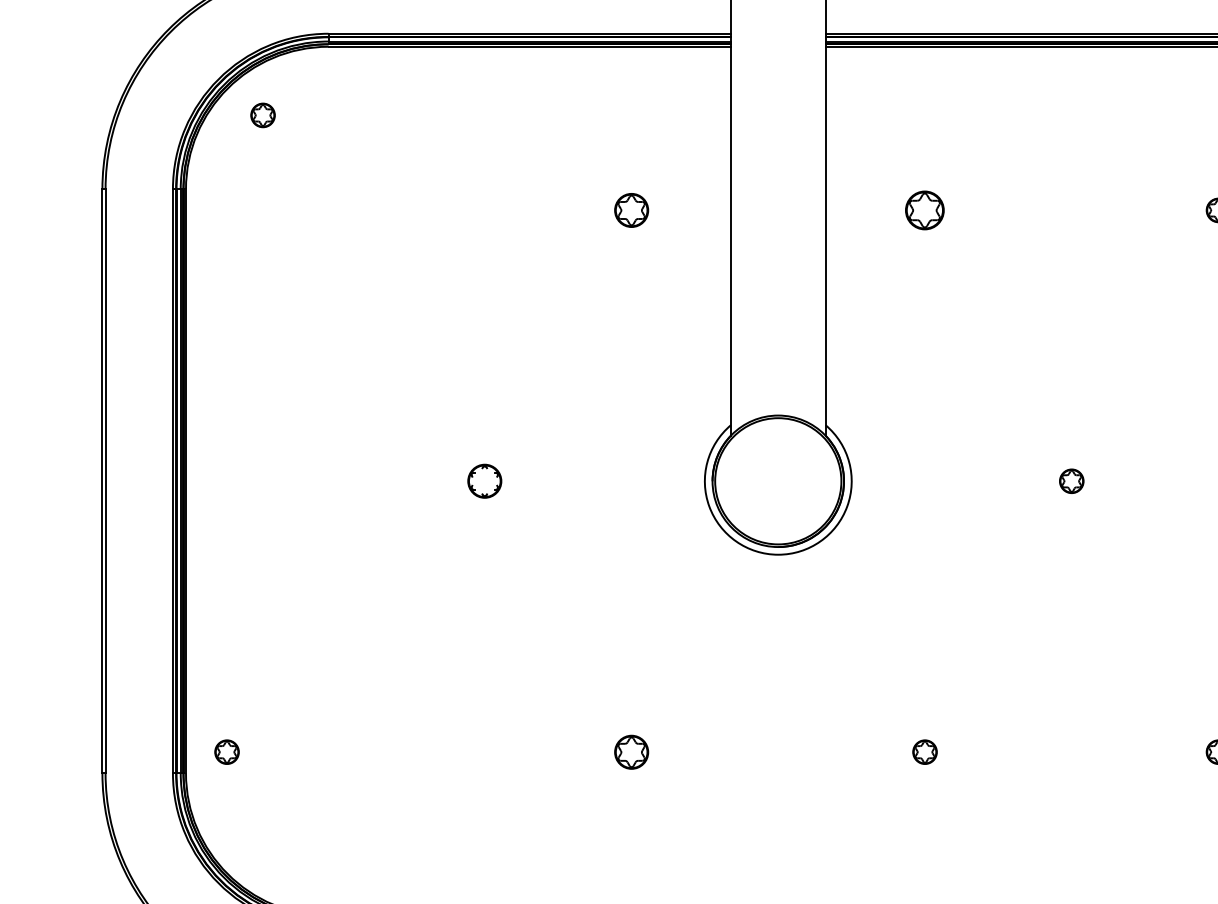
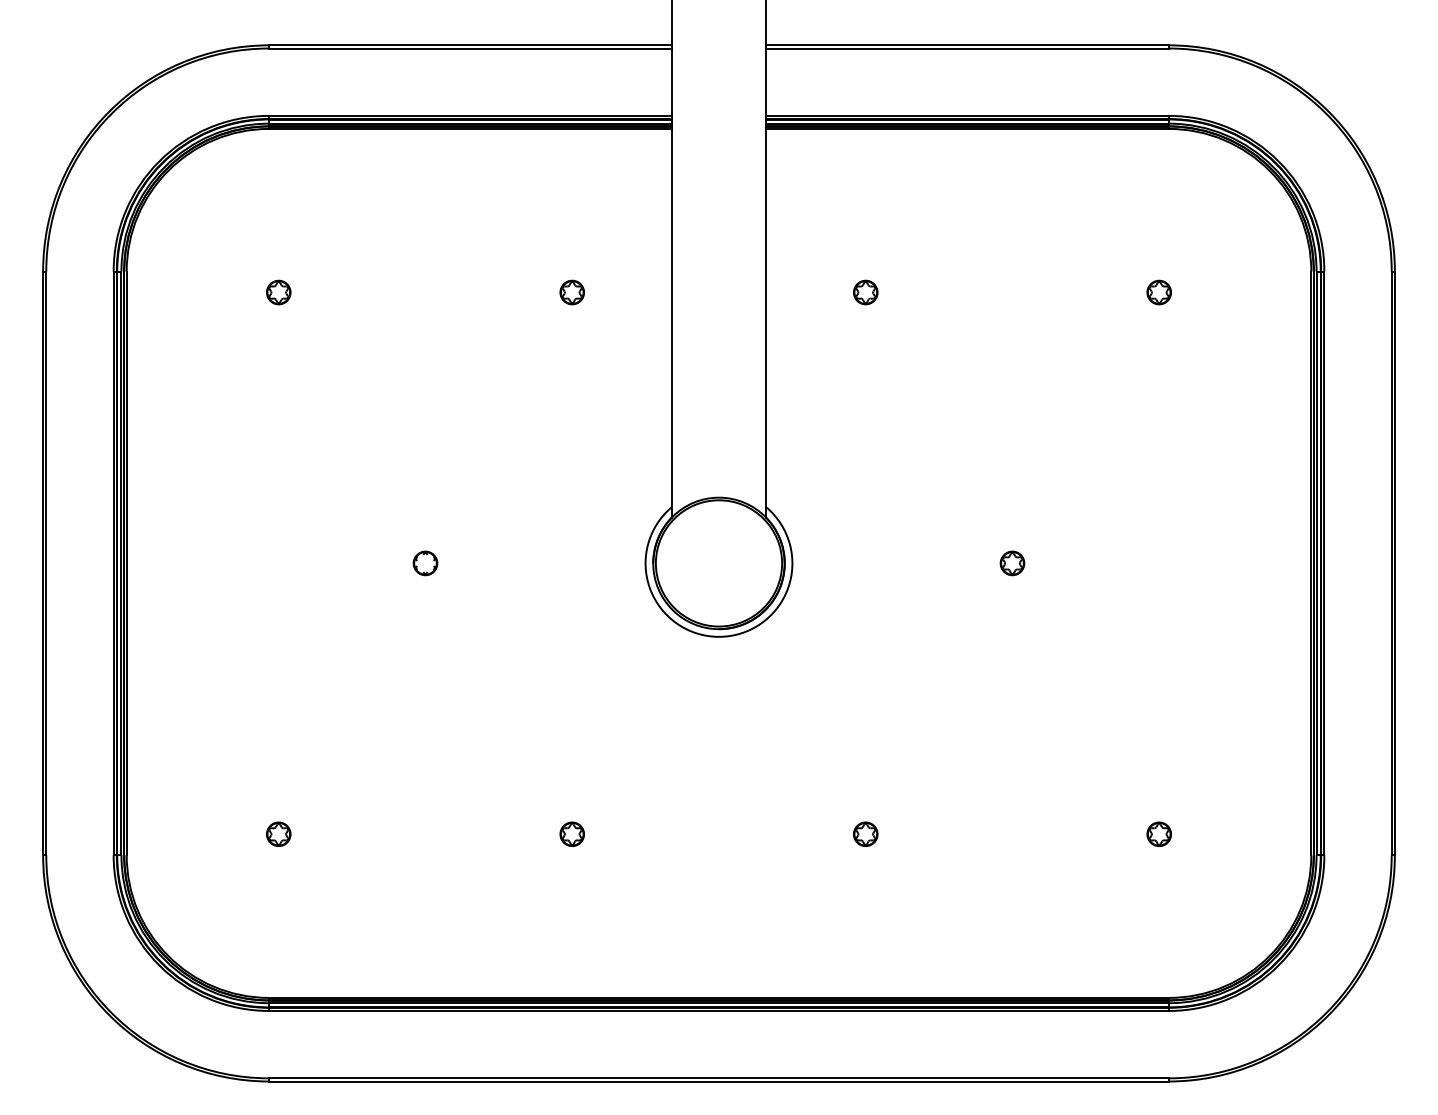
part: (262, 115) -> (278, 292), moved
part: (630, 210) -> (571, 292), size x0.71
part: (924, 210) -> (865, 292), size x0.62
part: (484, 481) -> (425, 563), size x0.71
part: (226, 751) -> (278, 833), moved
part: (630, 751) -> (571, 833), size x0.71

